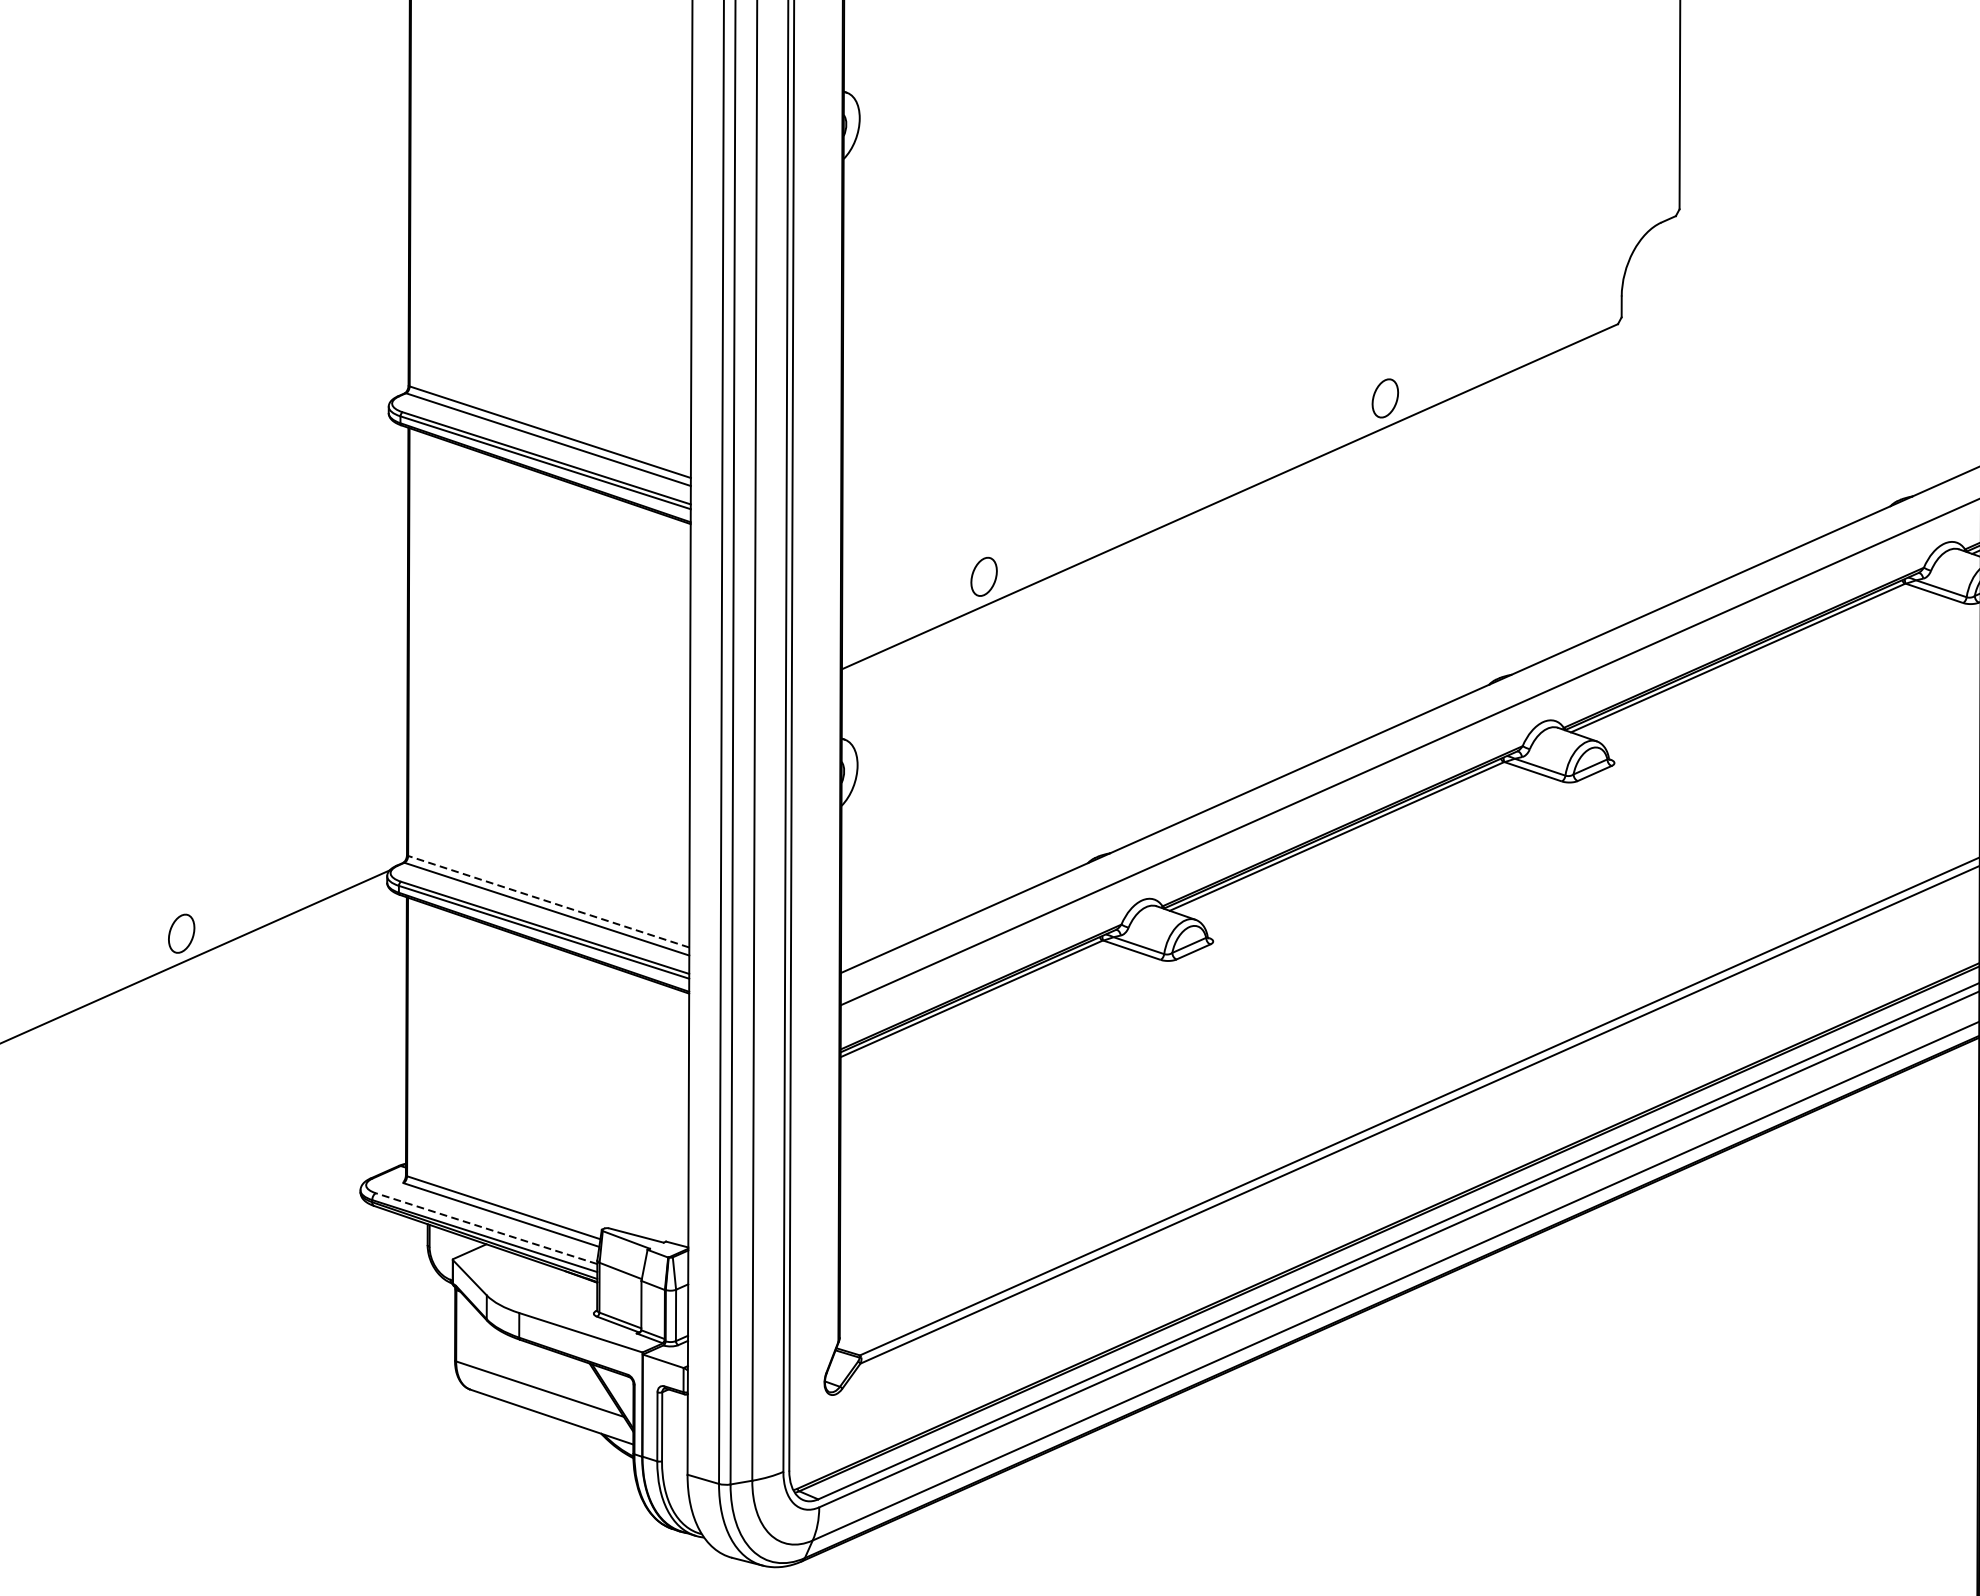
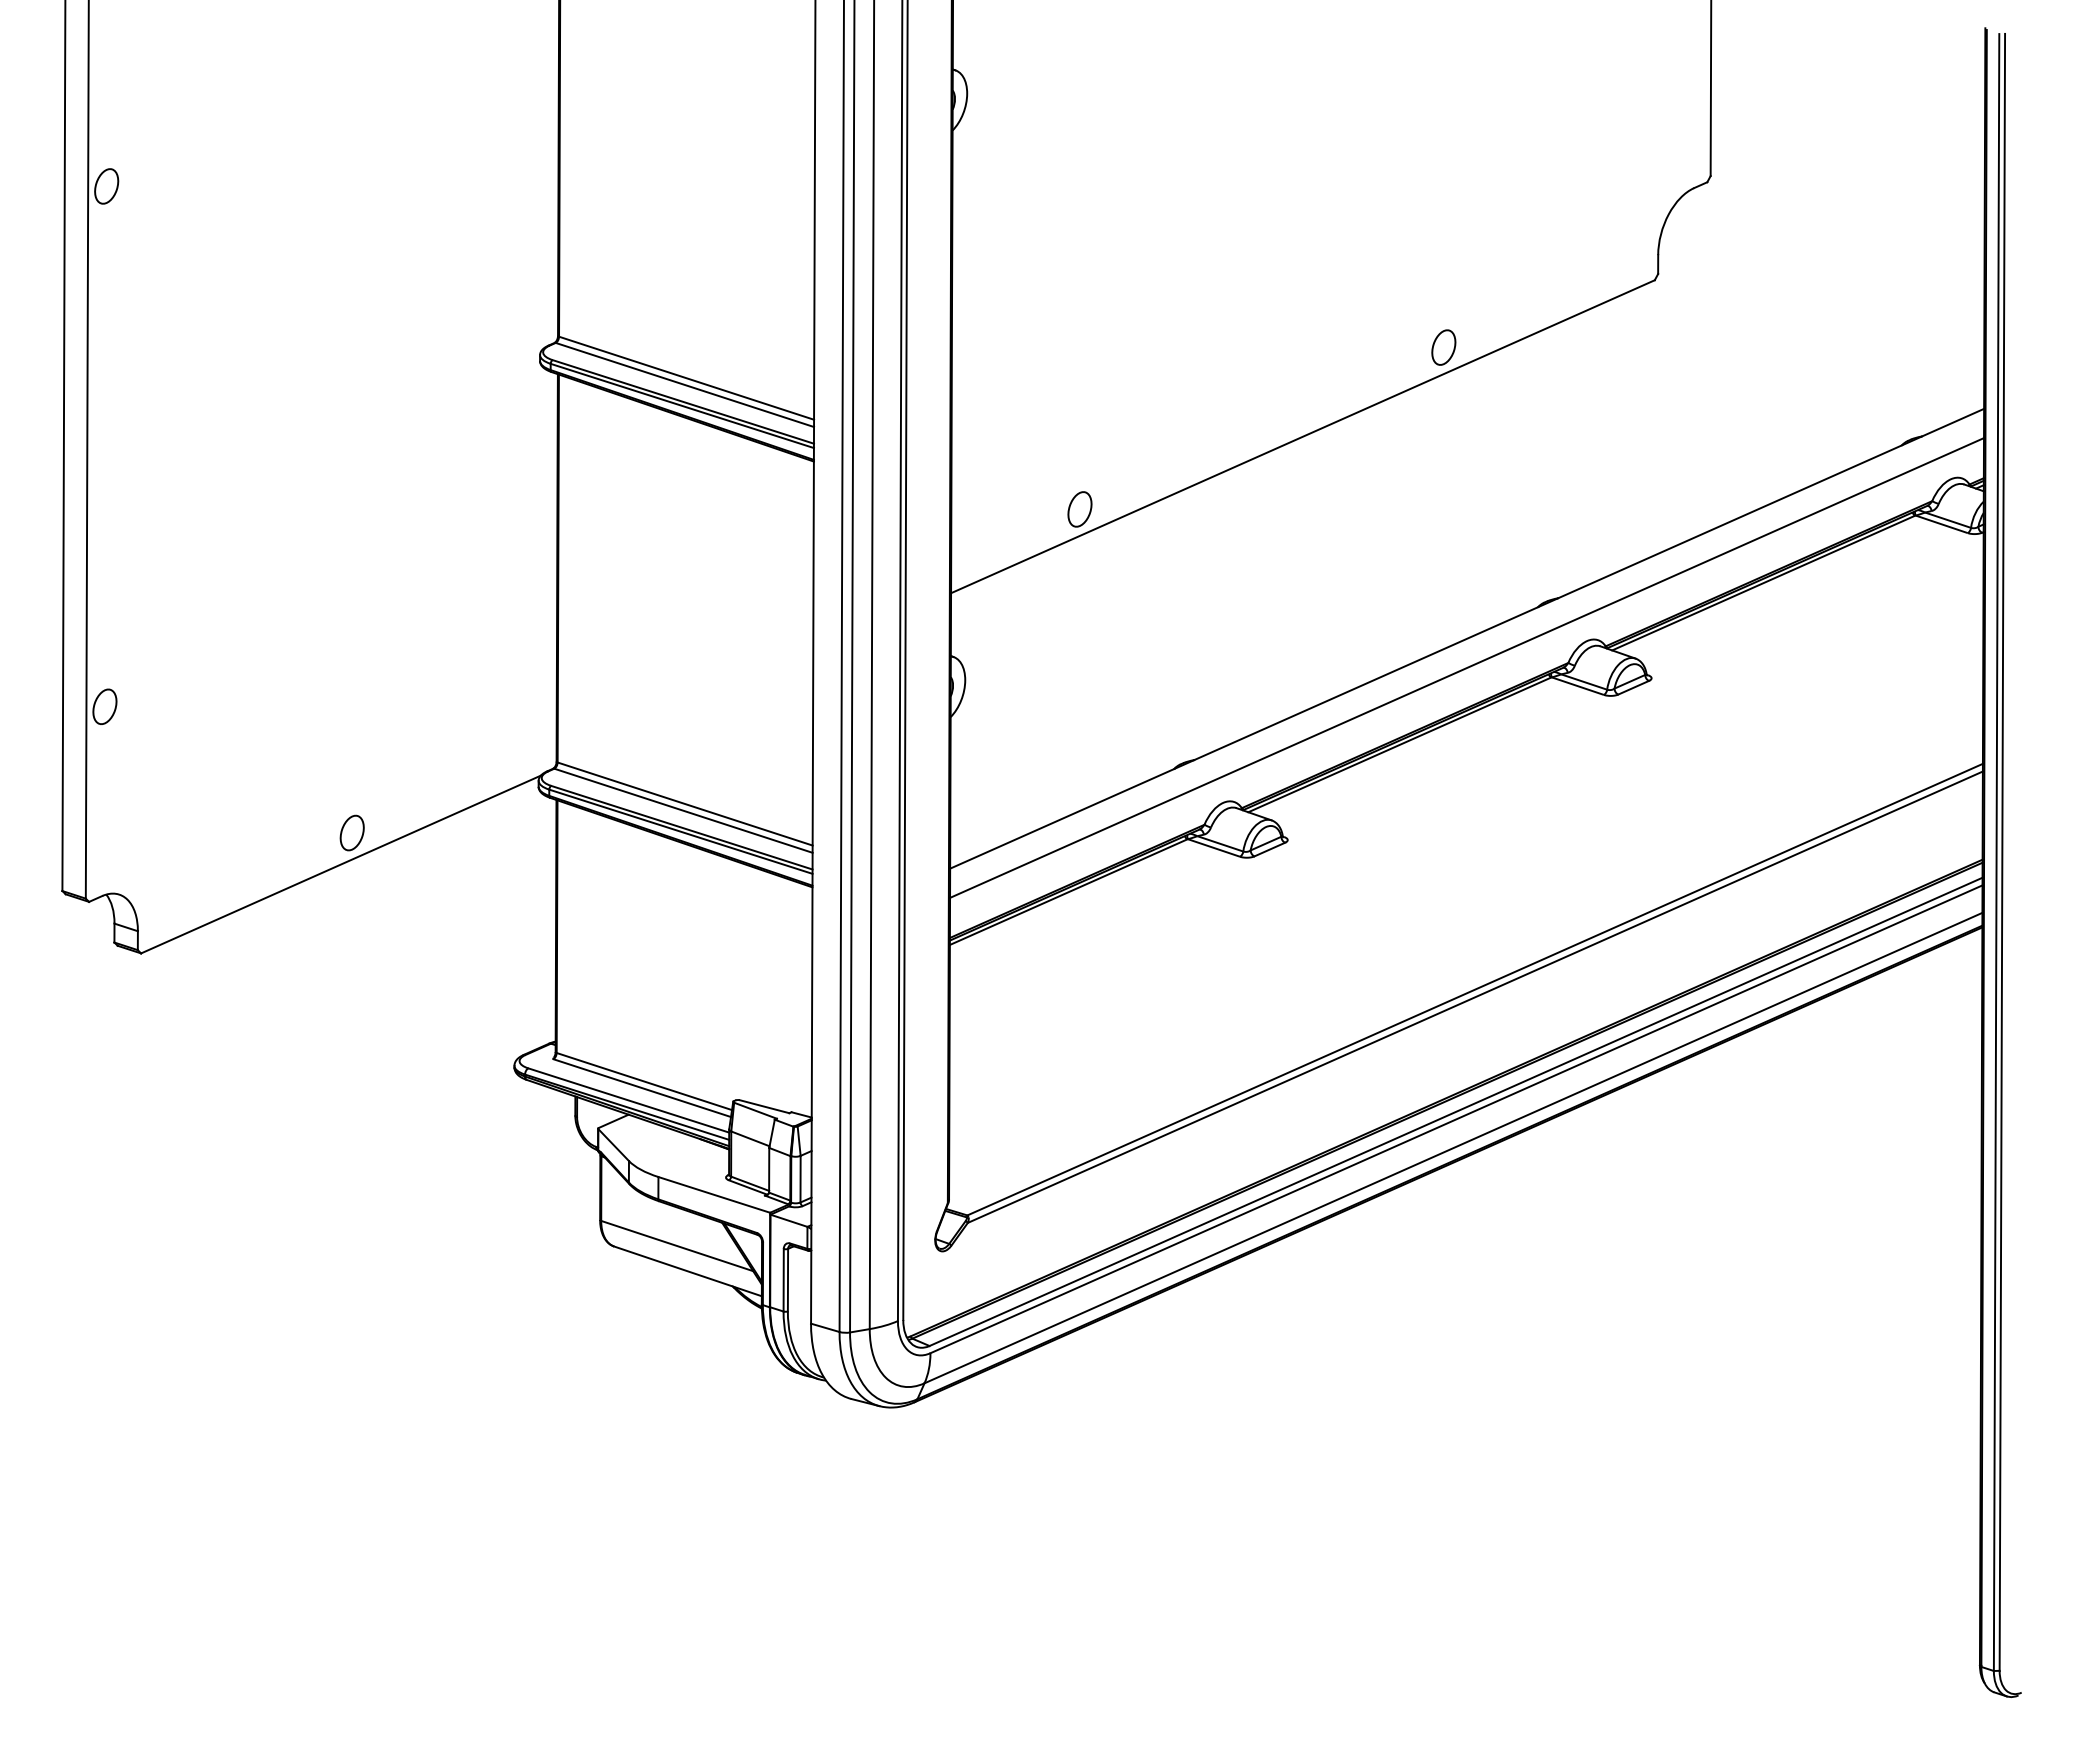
line: (548, 901) -> (684, 803), dashed -> solid
line: (486, 1228) -> (628, 1100), dashed -> solid

